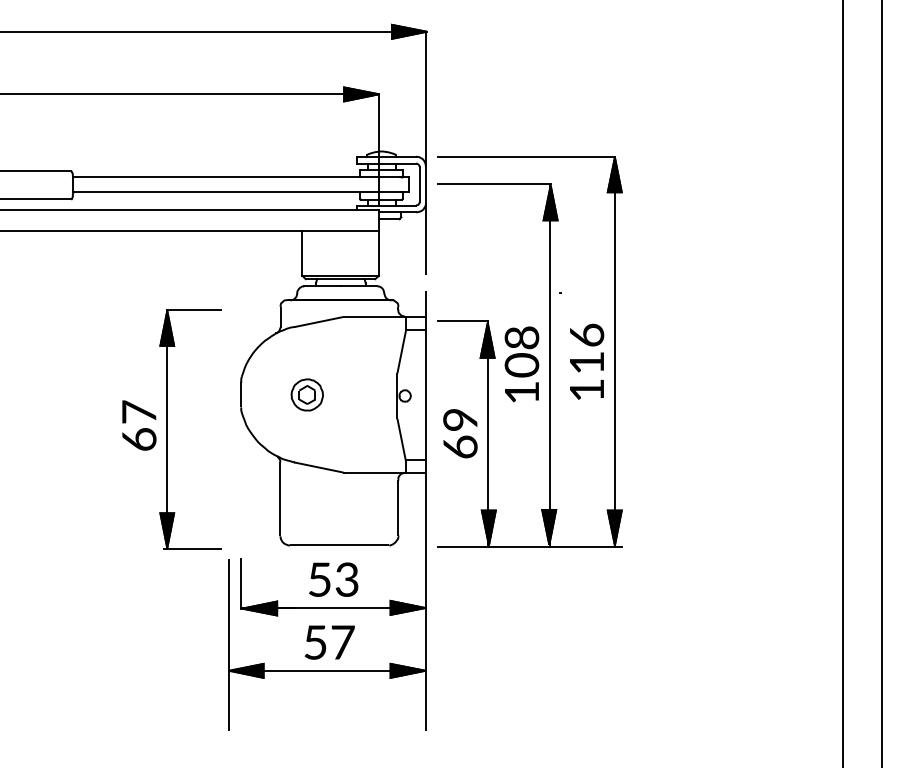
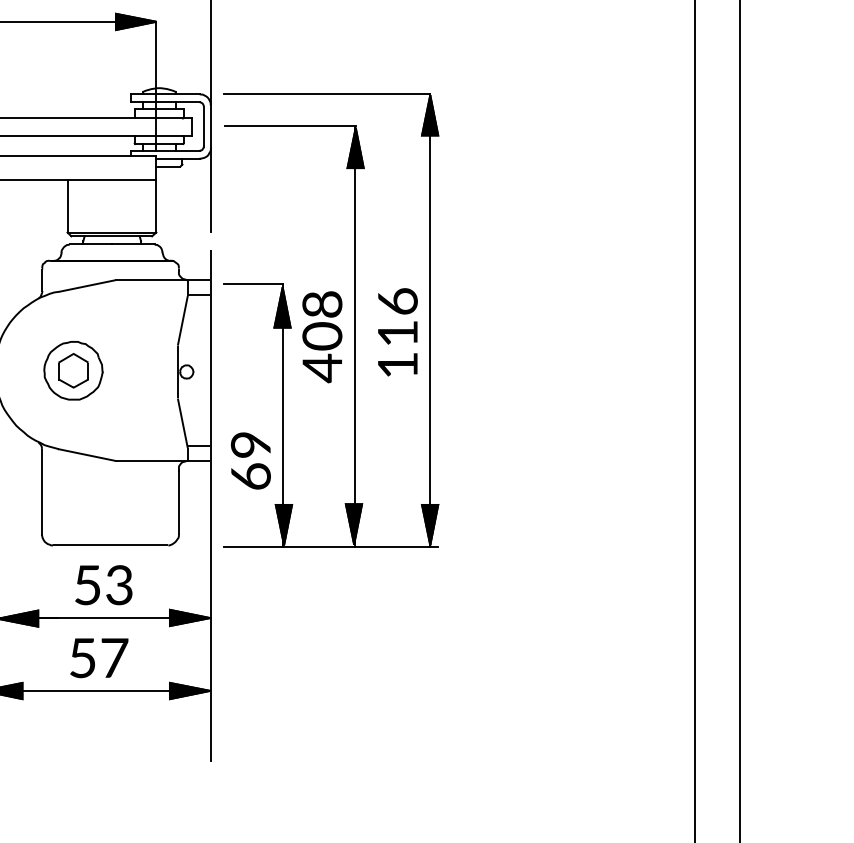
text: (521, 392) -> (321, 367), 108 -> 408
part: (306, 394) -> (72, 370), size x1.6
text: (460, 433) -> (251, 460), moved

